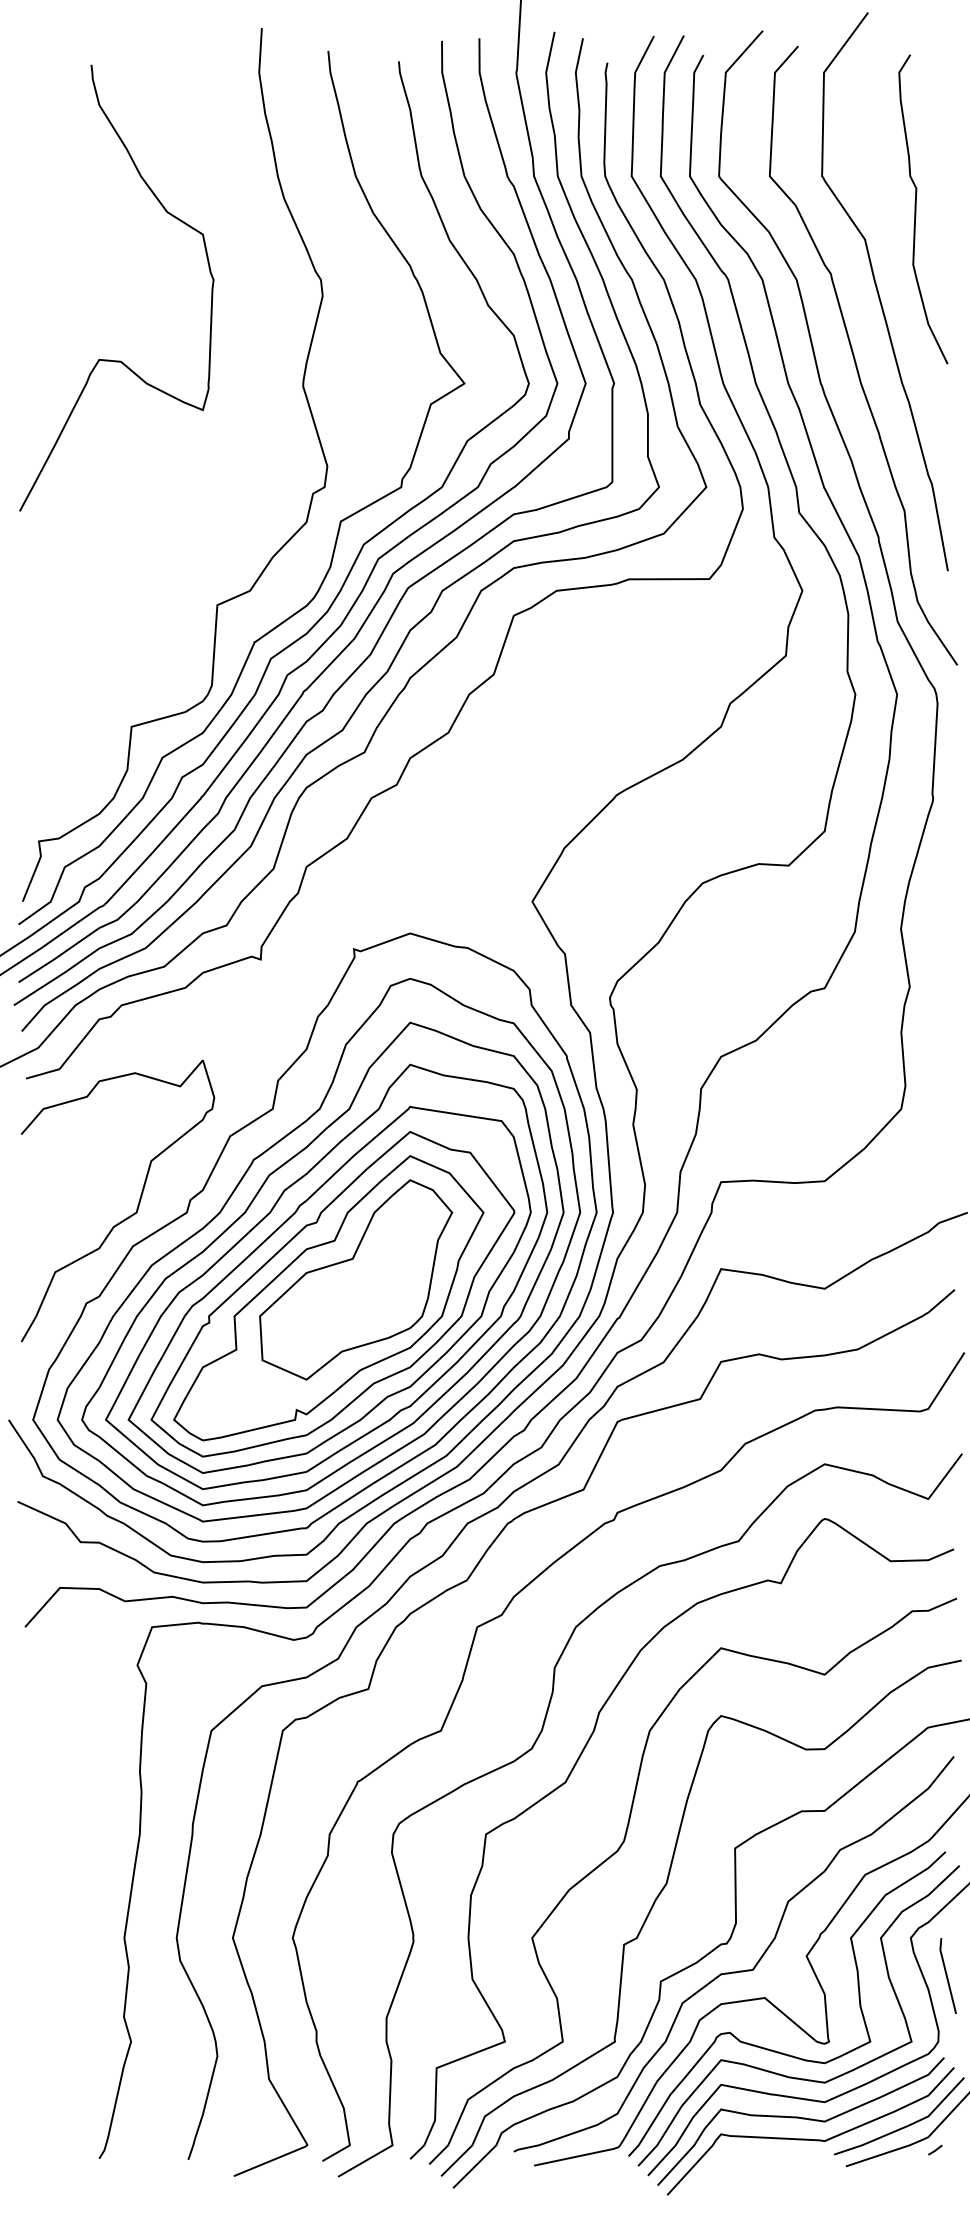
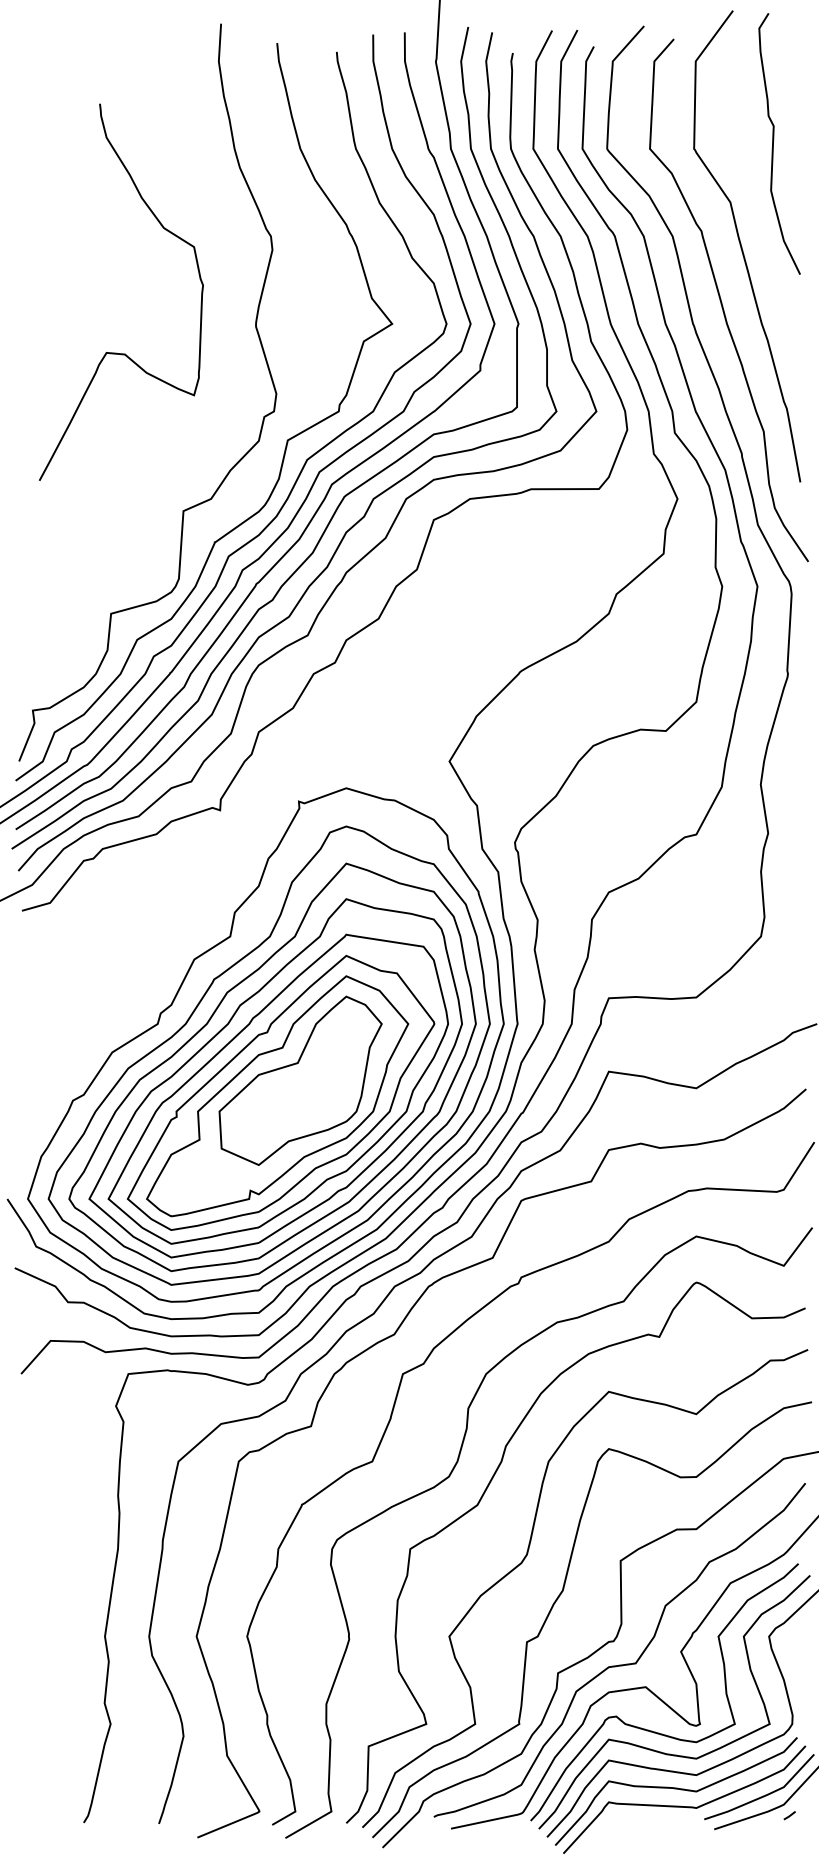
curve: (916, 209) -> (773, 144), moved
curve: (110, 359) -> (116, 352), moved
curve: (126, 1217) -> (106, 1028), removed
line: (947, 1975) -> (800, 1668), removed

